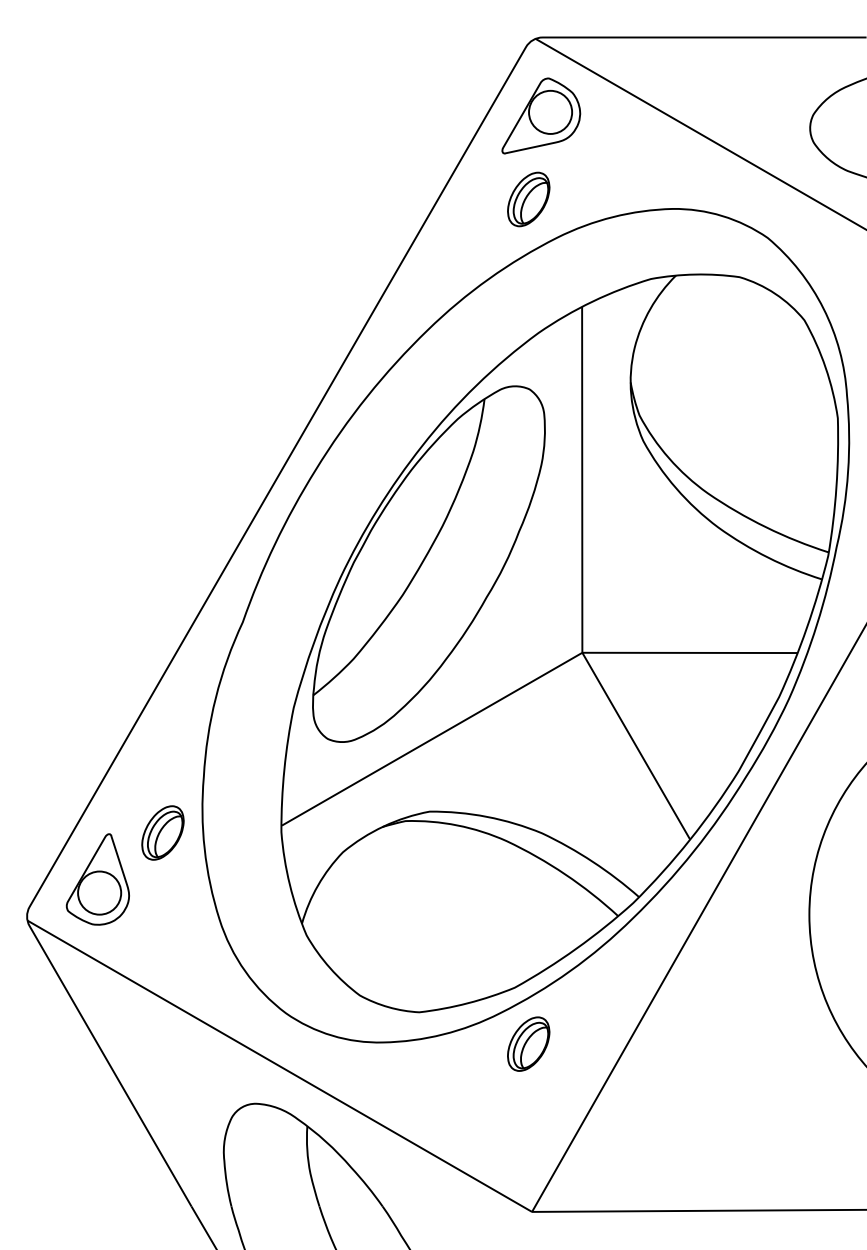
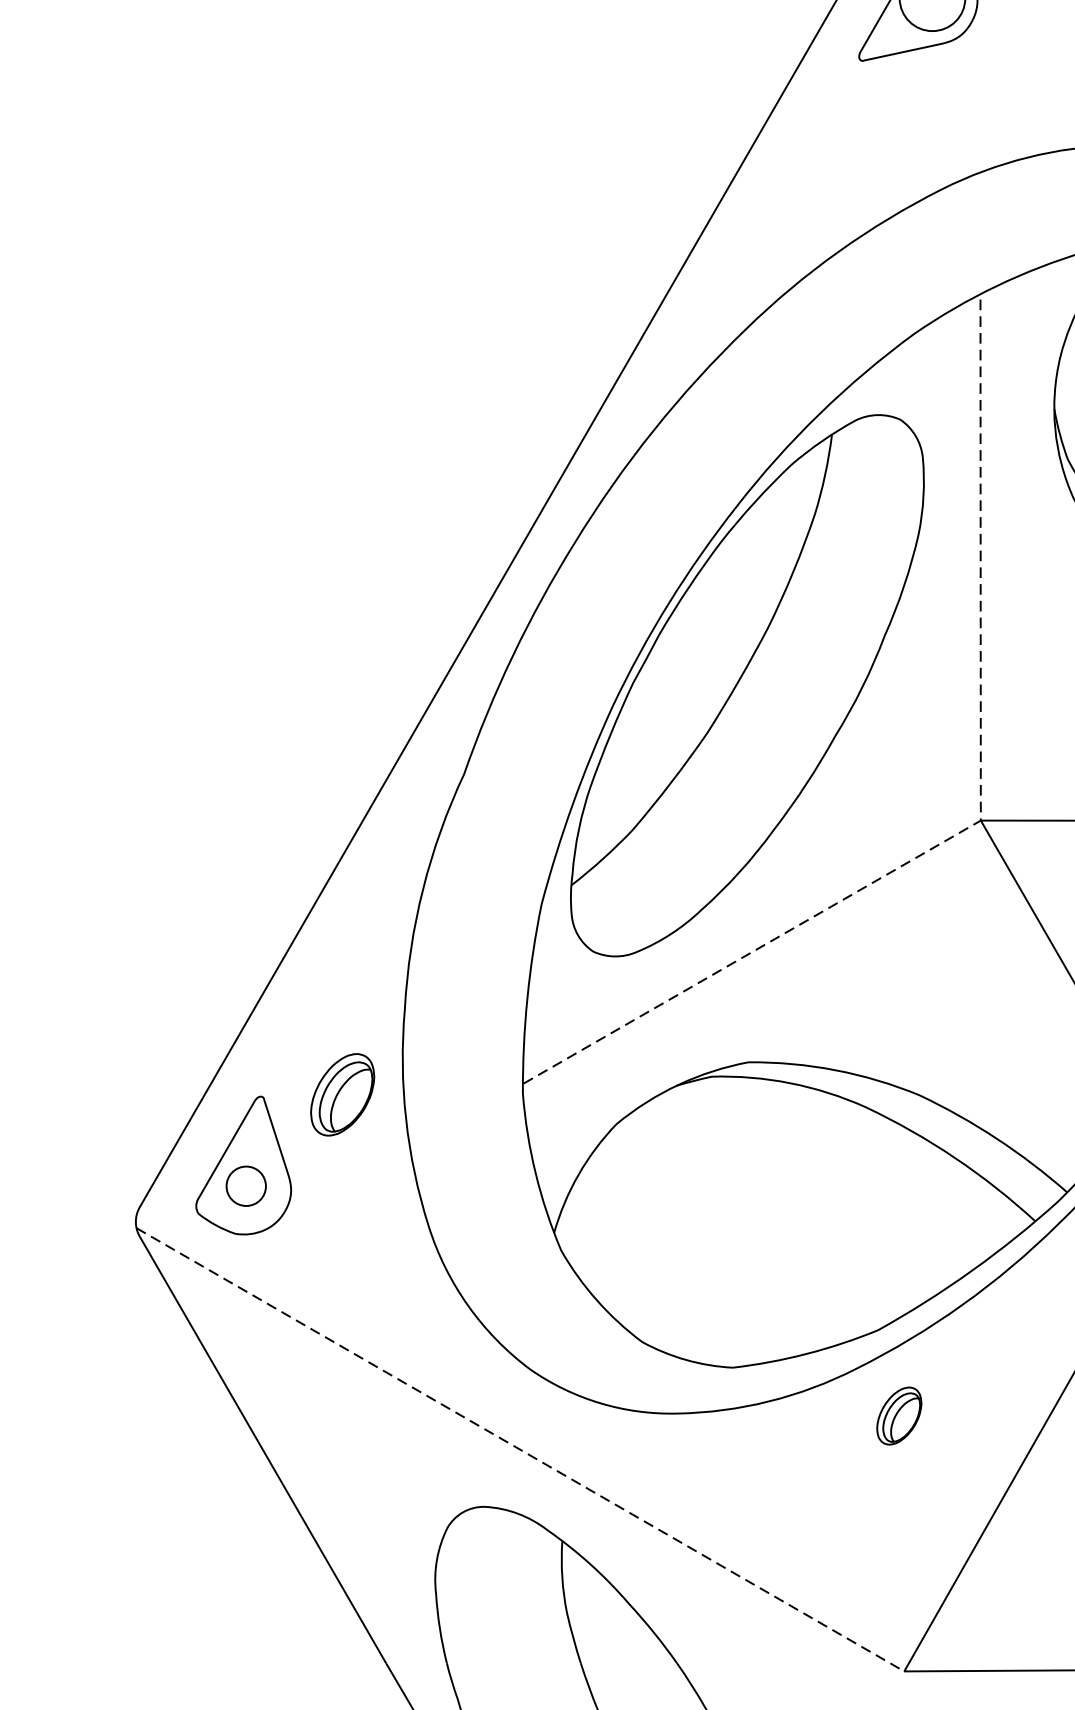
part: (528, 199) -> (898, 130), removed
line: (582, 652) -> (981, 820), solid -> dashed
circle: (99, 892) -> (246, 1185), size x0.6
part: (528, 1043) -> (898, 1415), size x0.7
line: (280, 1066) -> (521, 1450), solid -> dashed

